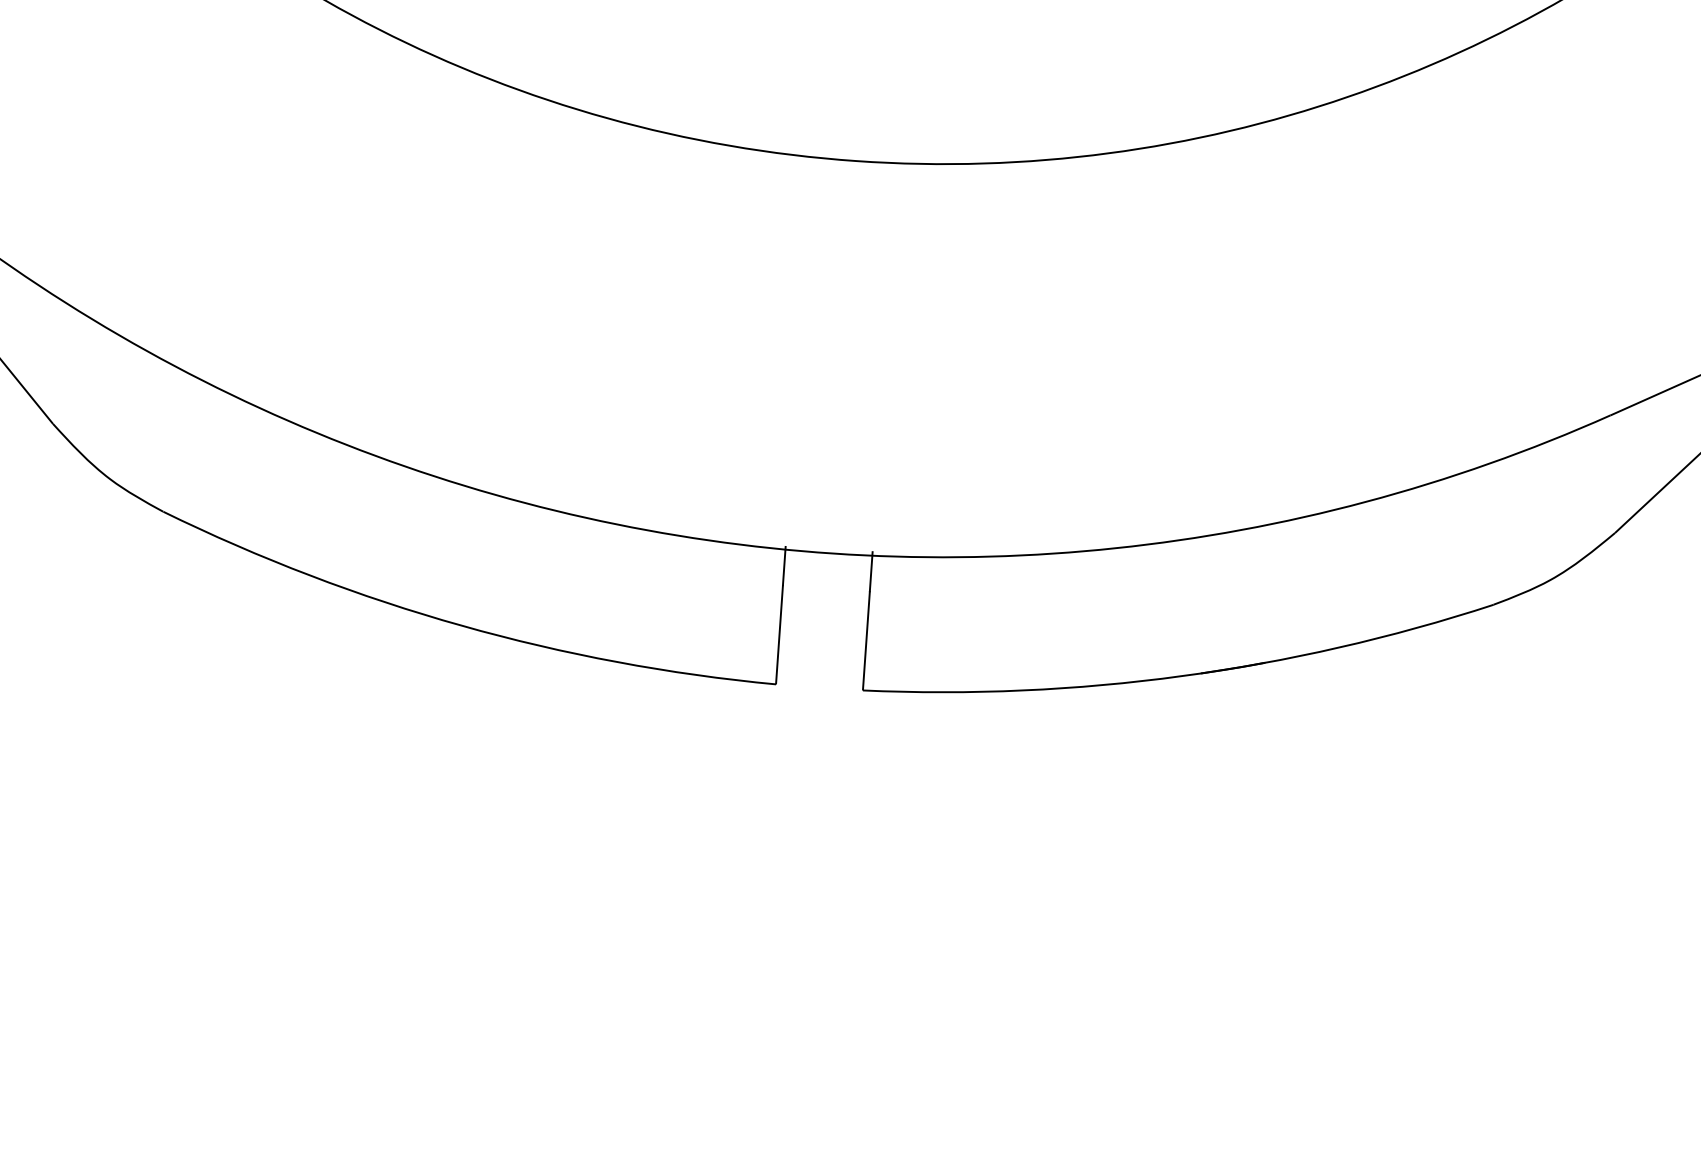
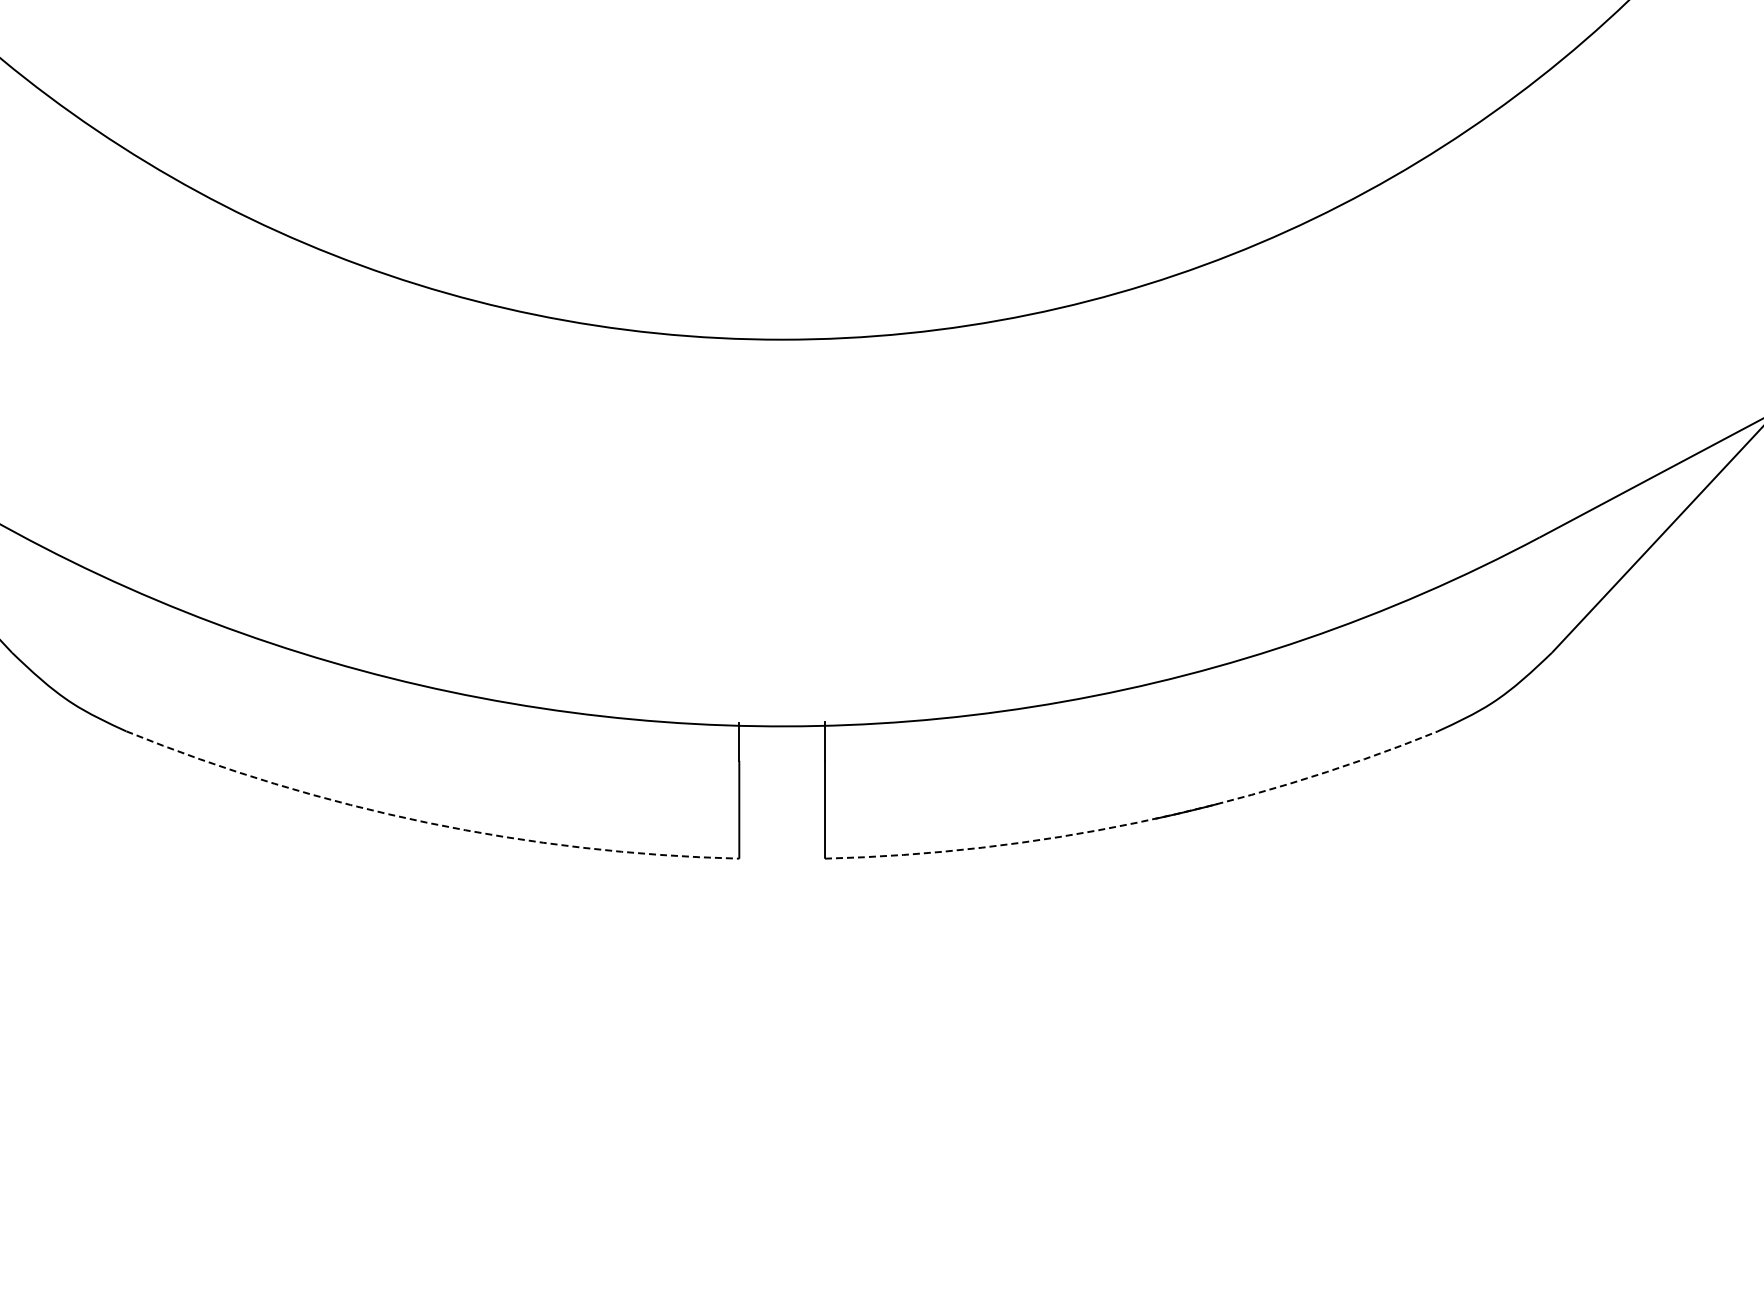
arc: (462, 625) -> (427, 822), solid -> dashed
arc: (1182, 675) -> (1137, 822), solid -> dashed

